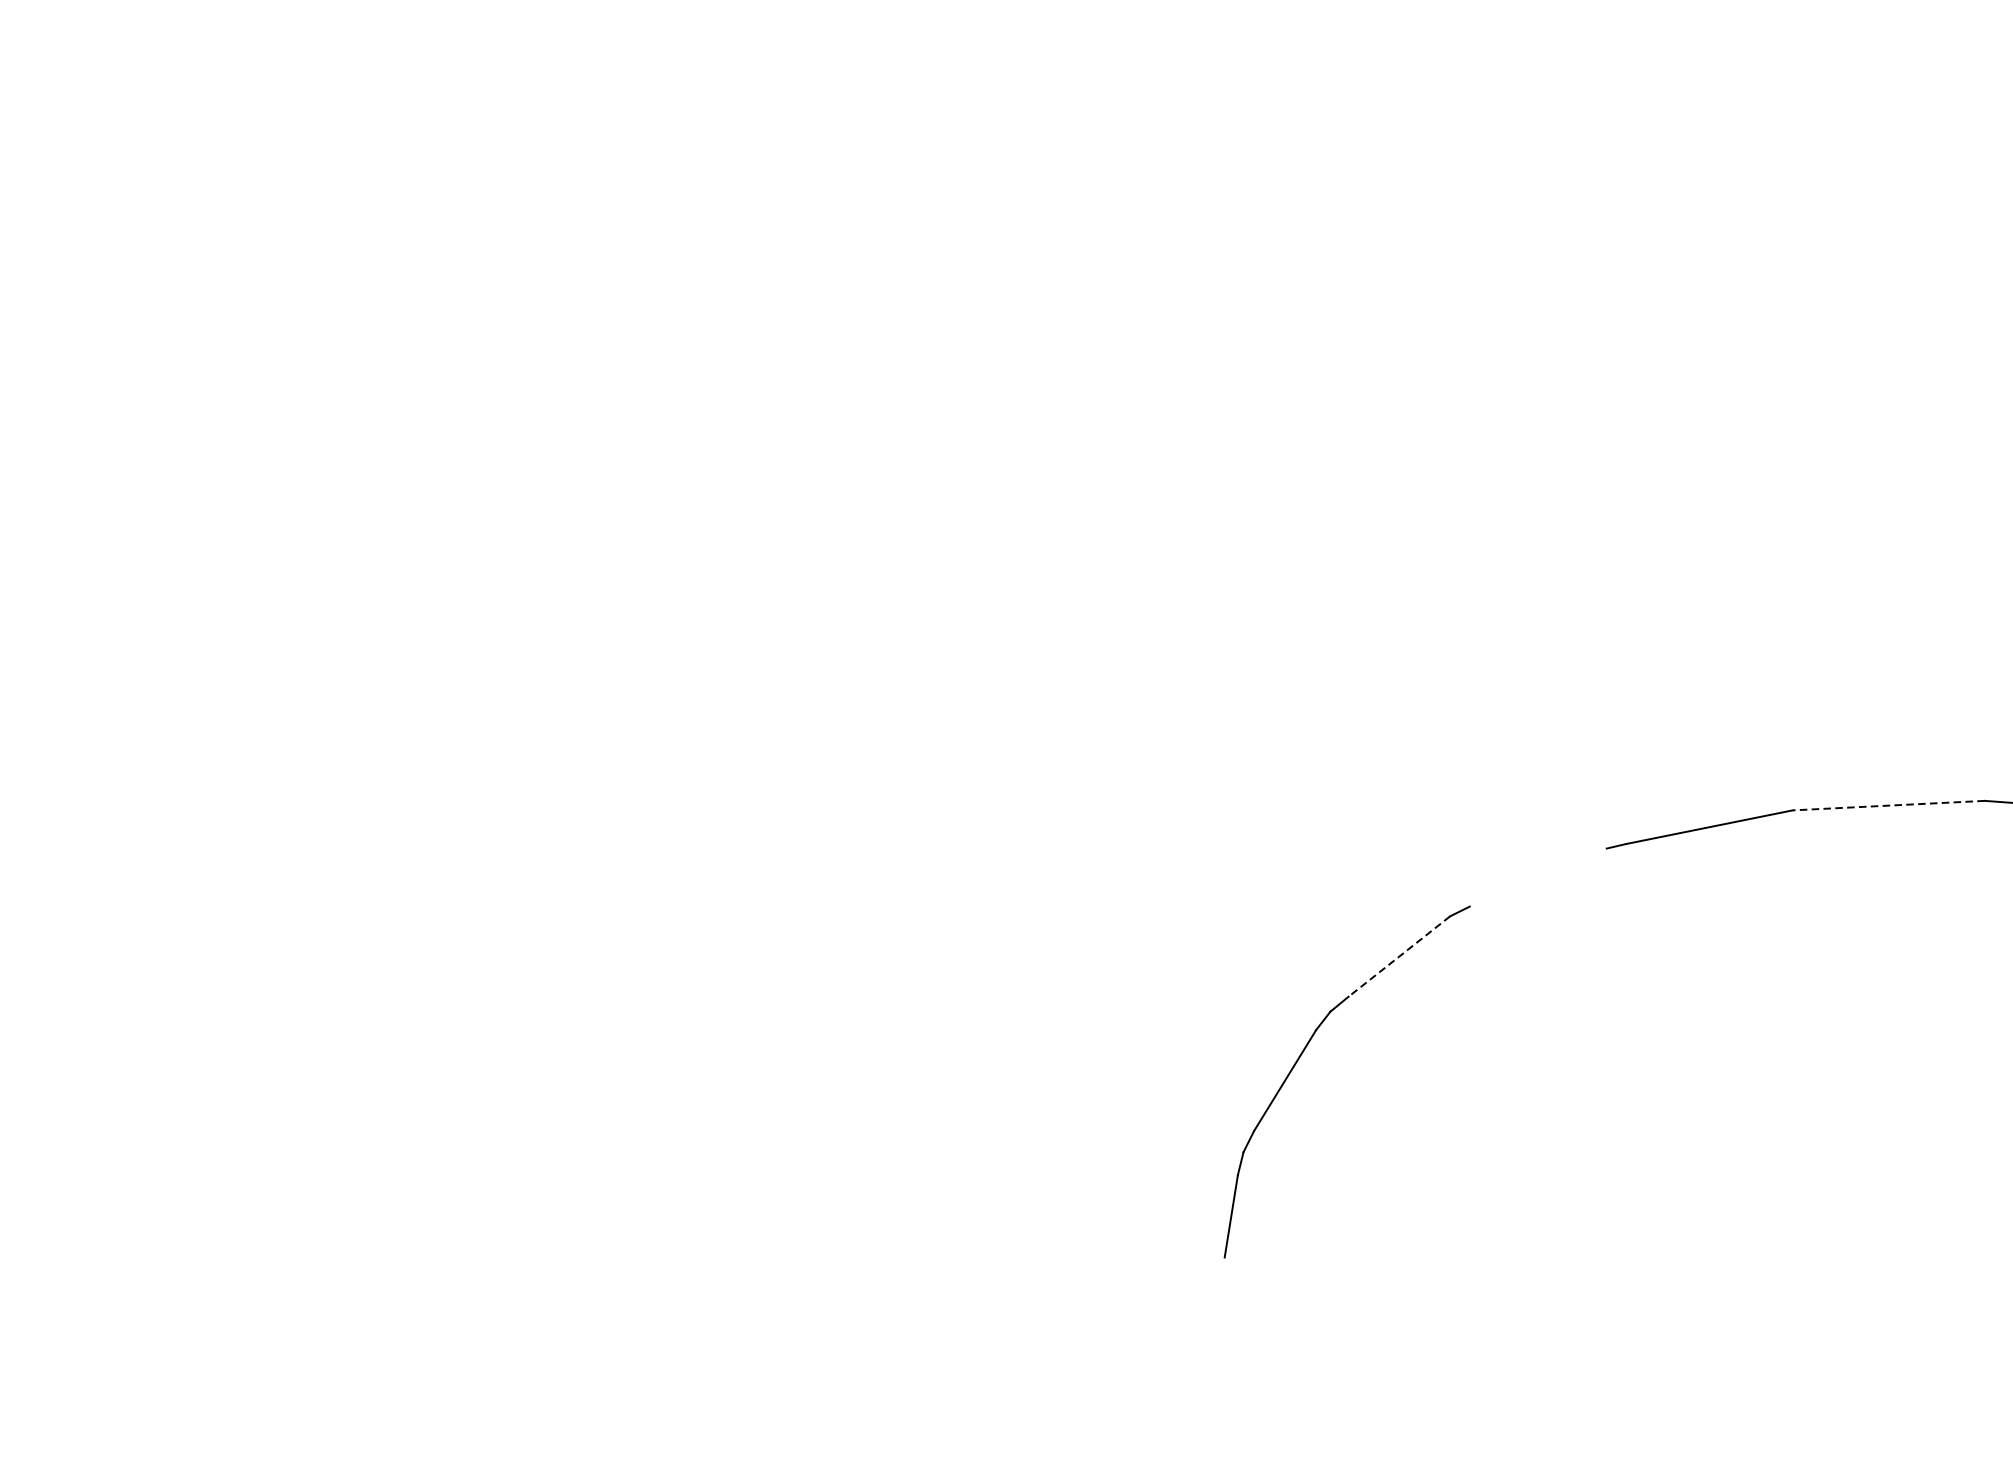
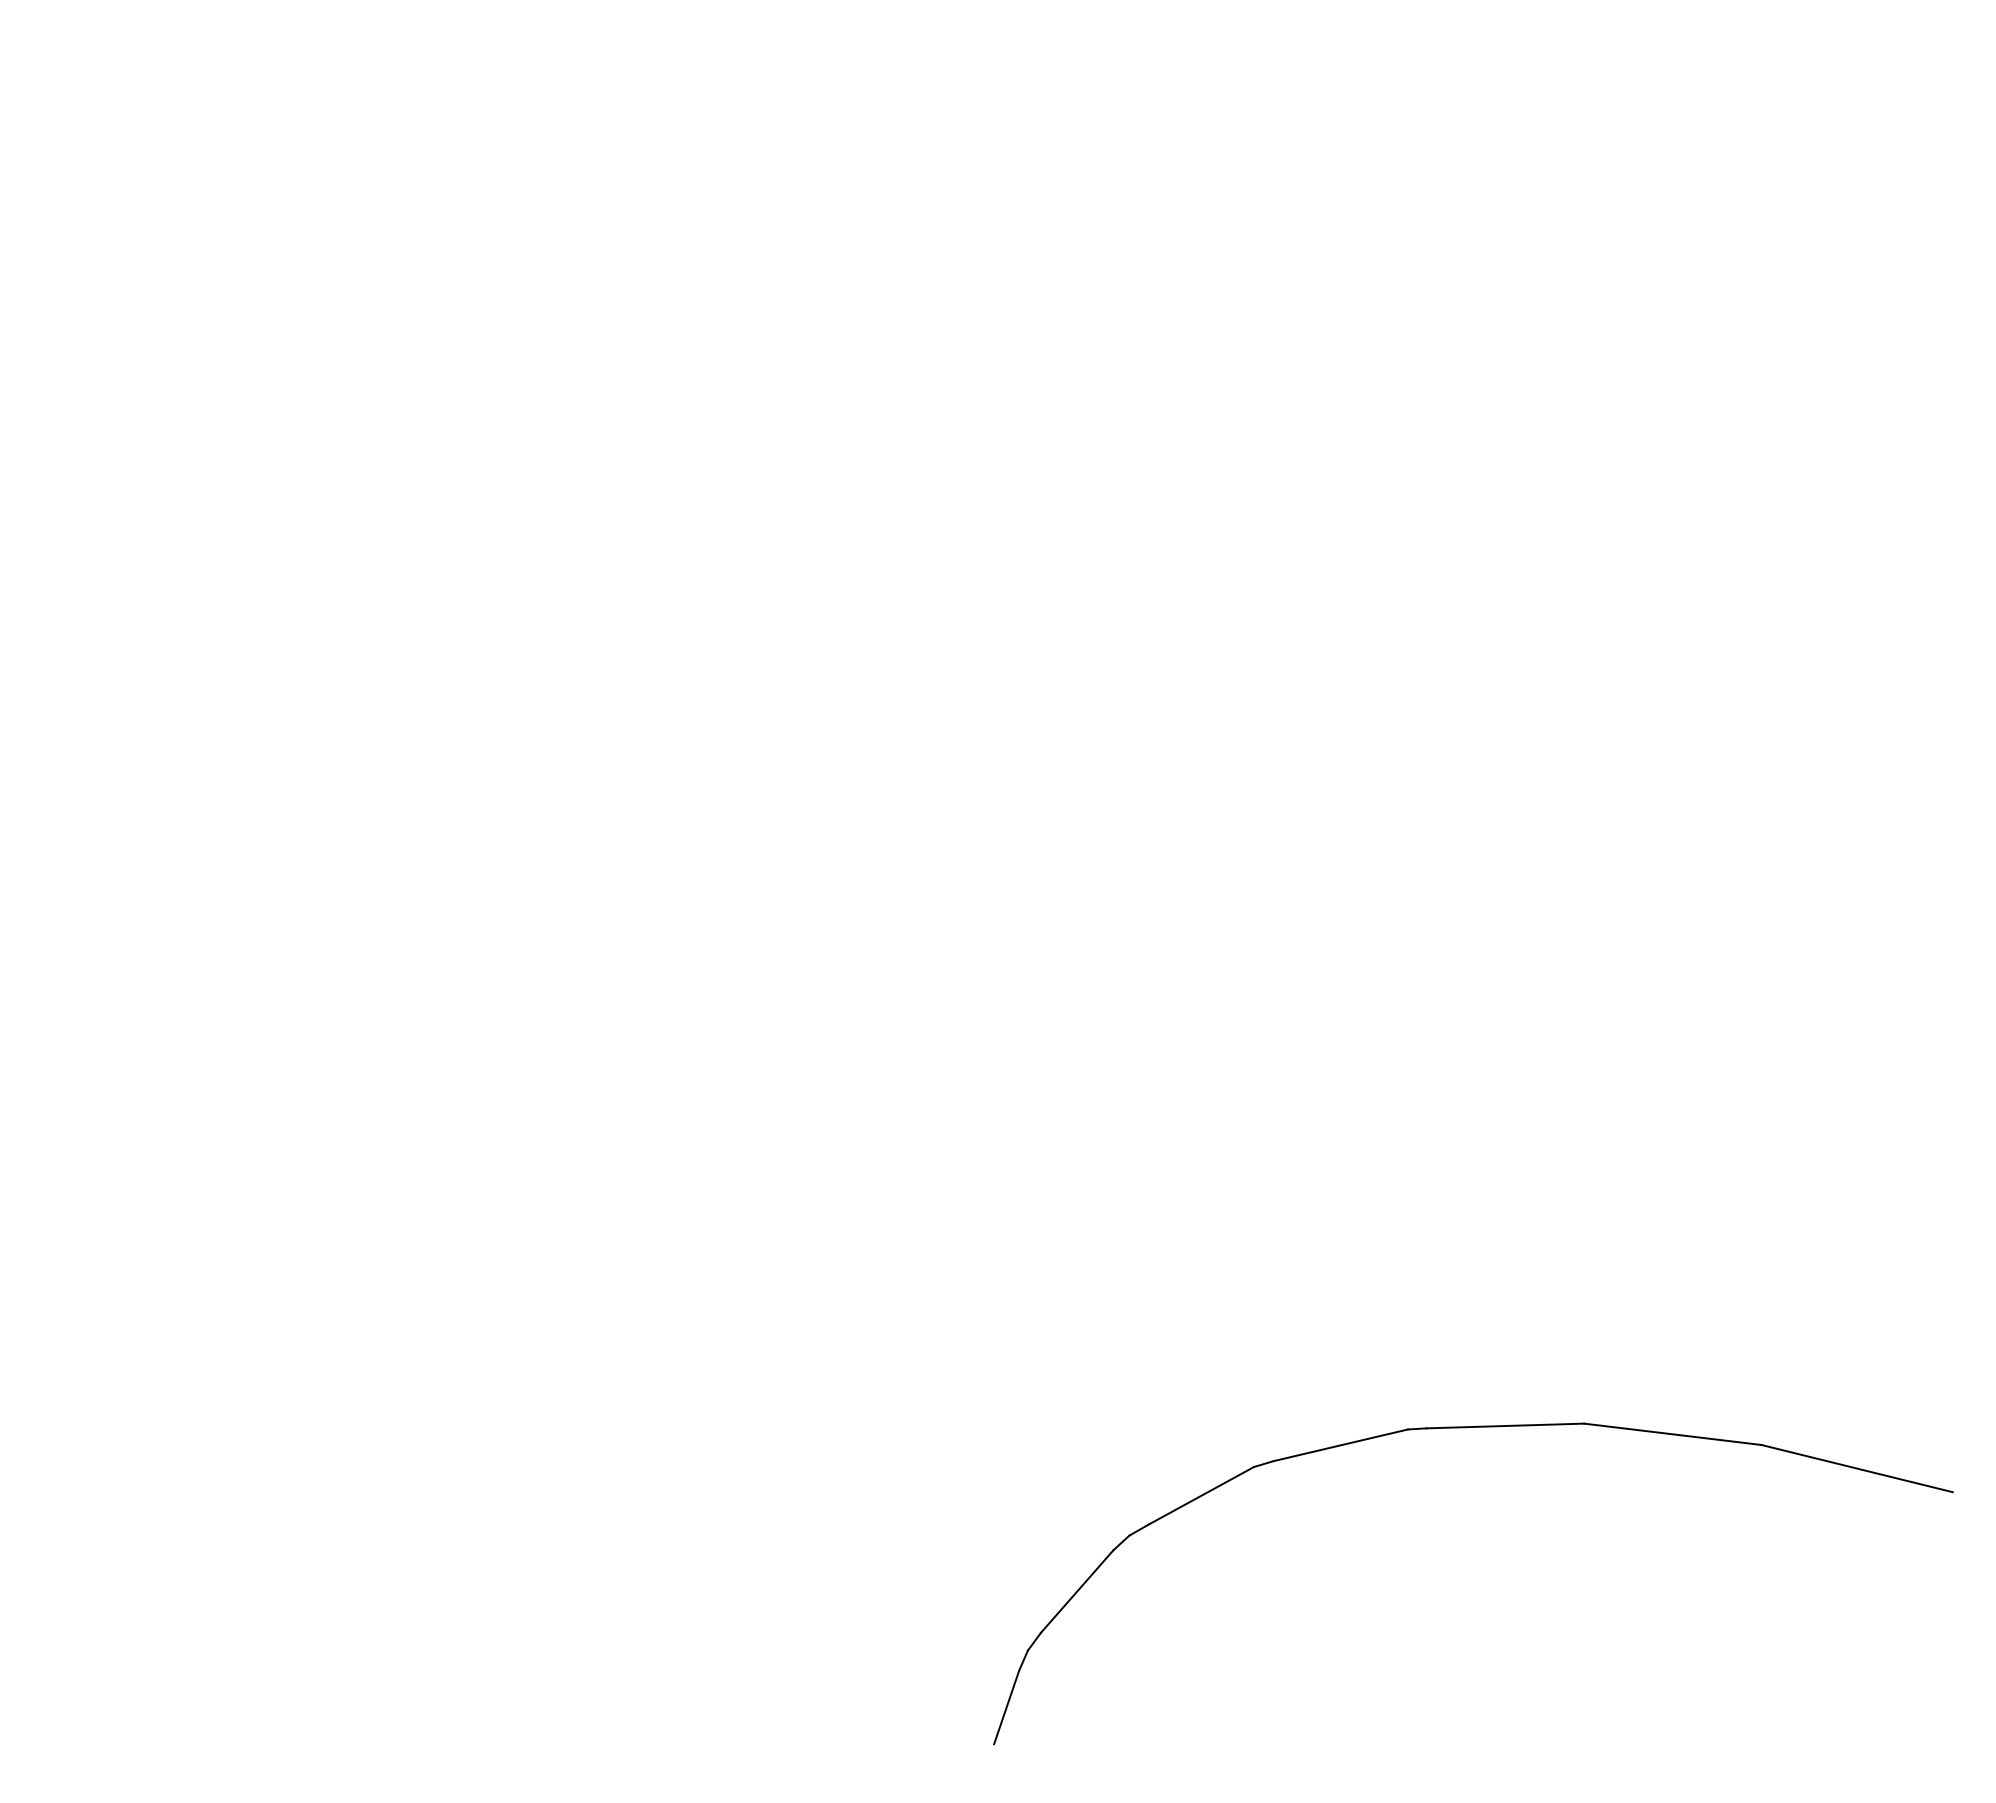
line: (1888, 805) -> (1672, 1434), dashed -> solid
line: (1538, 877) -> (1340, 1445), added
line: (1398, 957) -> (1200, 1496), dashed -> solid

